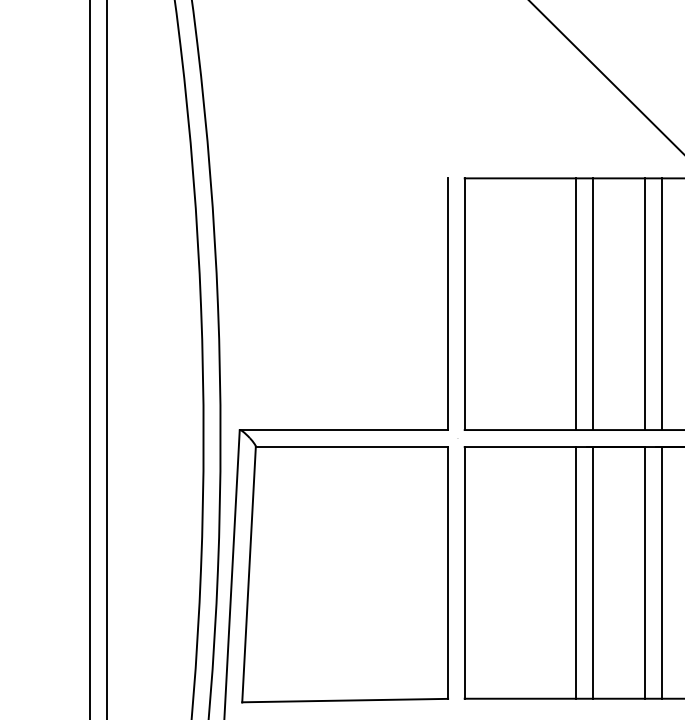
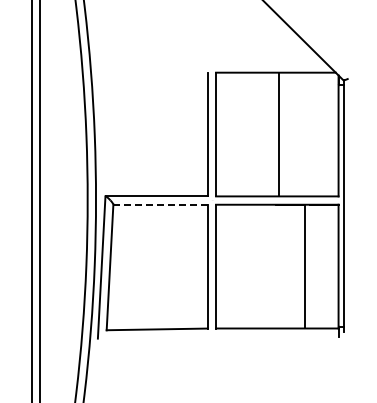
line: (575, 304) -> (270, 134), removed
line: (644, 304) -> (304, 134), removed
line: (660, 304) -> (312, 134), removed
line: (353, 446) -> (161, 204), solid -> dashed
line: (575, 572) -> (270, 266), removed
line: (593, 572) -> (279, 266), removed
line: (660, 572) -> (312, 266), removed

